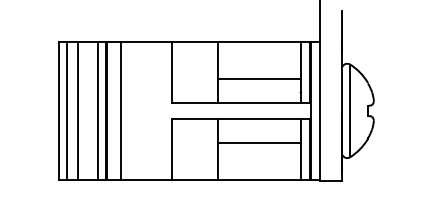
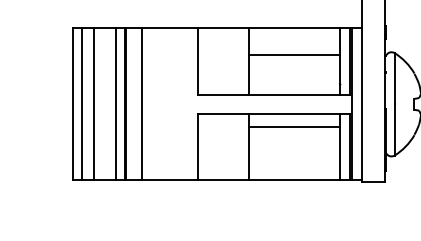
line: (259, 79) -> (294, 55), moved
line: (259, 142) -> (294, 127), moved

